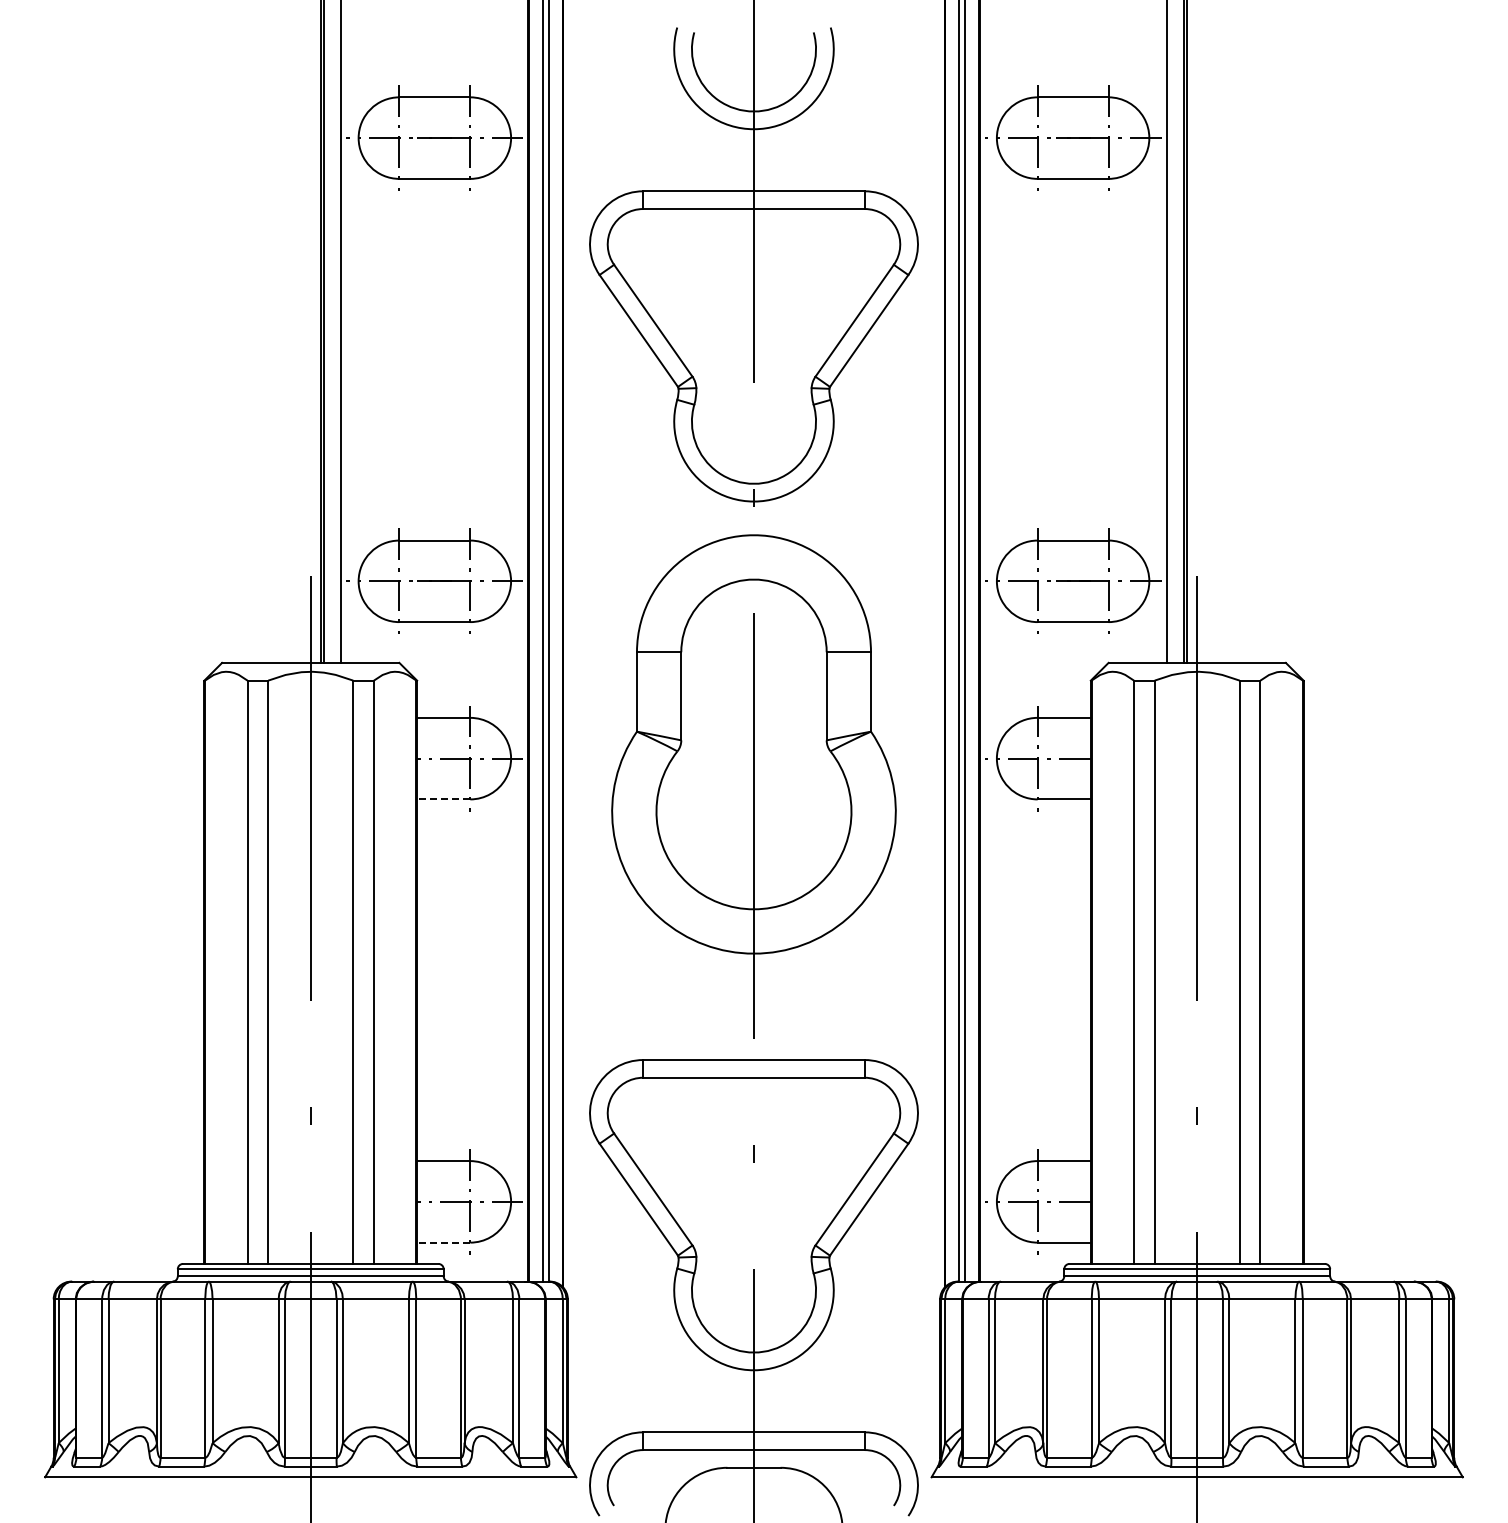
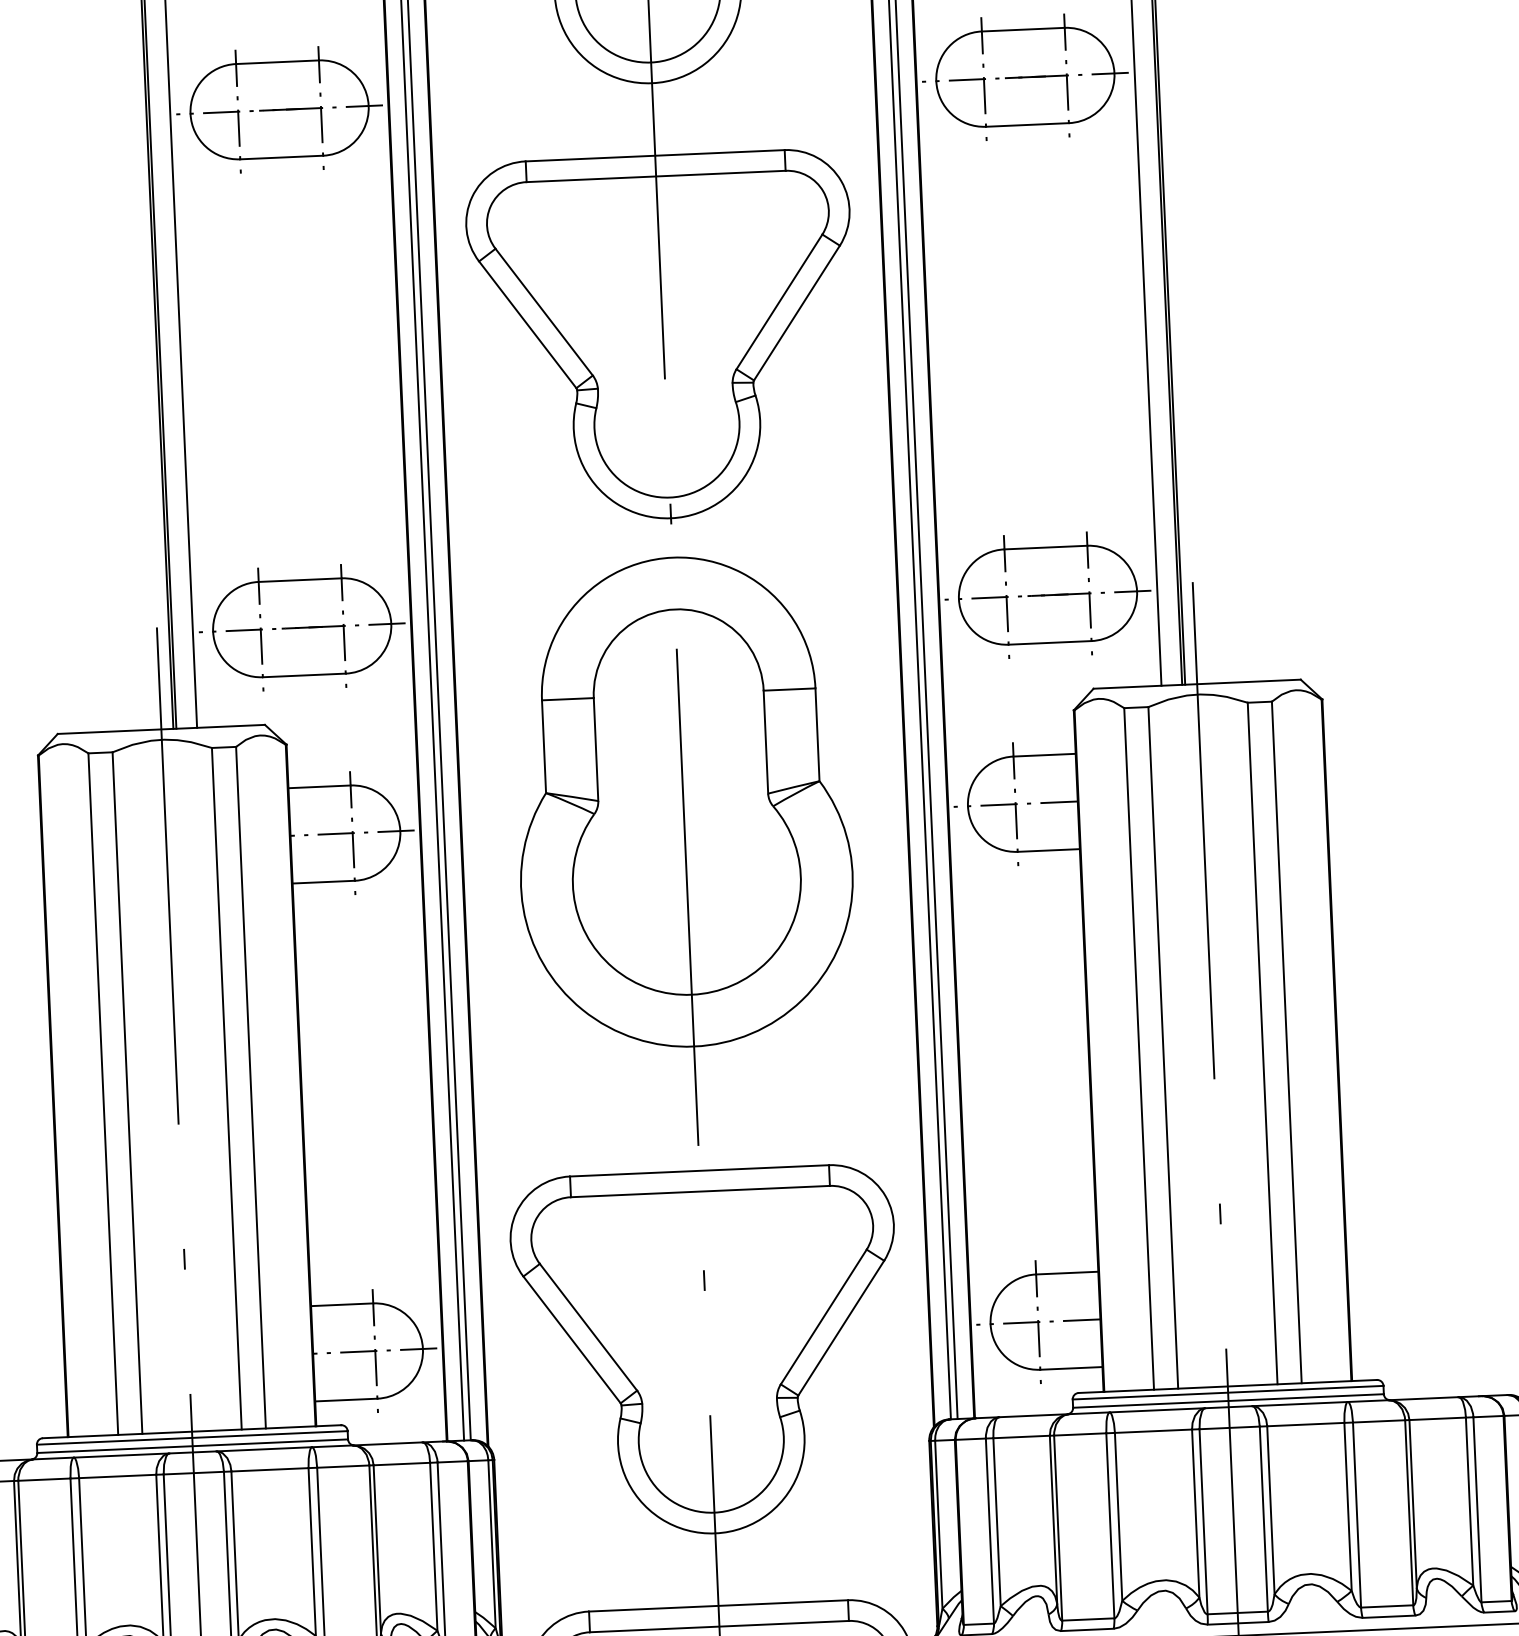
line: (443, 799) -> (323, 882), dashed -> solid
line: (443, 1242) -> (346, 1399), dashed -> solid

